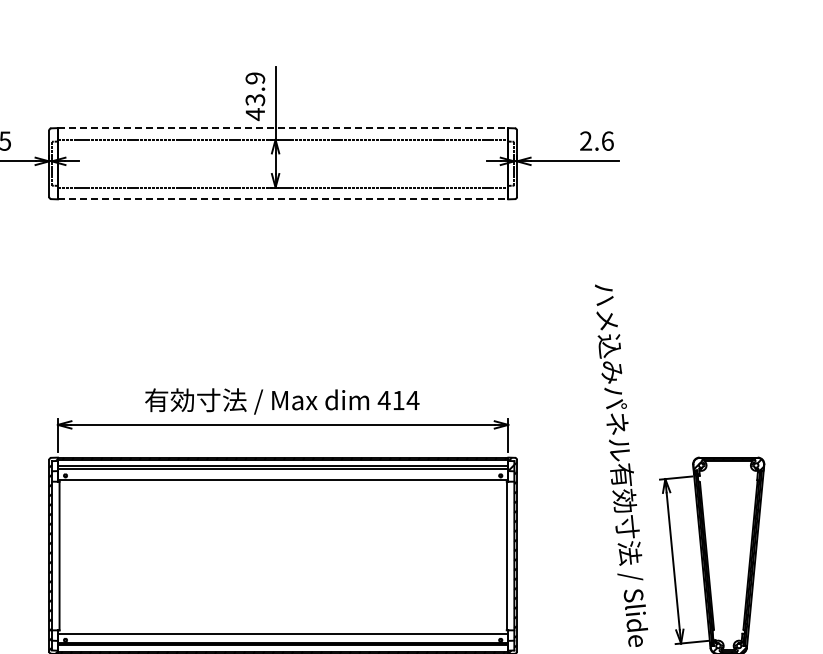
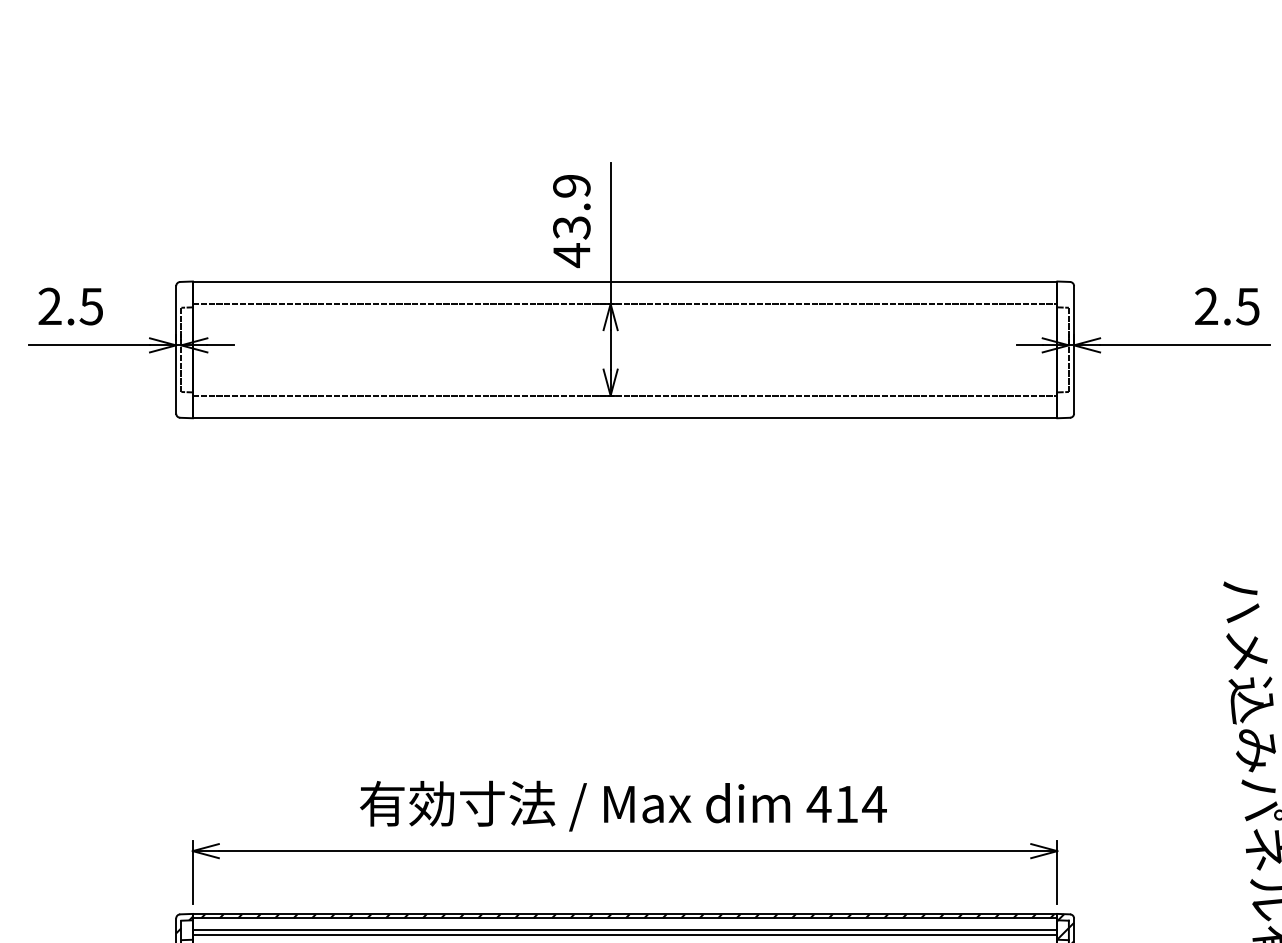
line: (283, 128) -> (625, 282), dashed -> solid
text: (607, 140) -> (1247, 305), 2.6 -> 2.5
line: (283, 199) -> (625, 418), dashed -> solid

